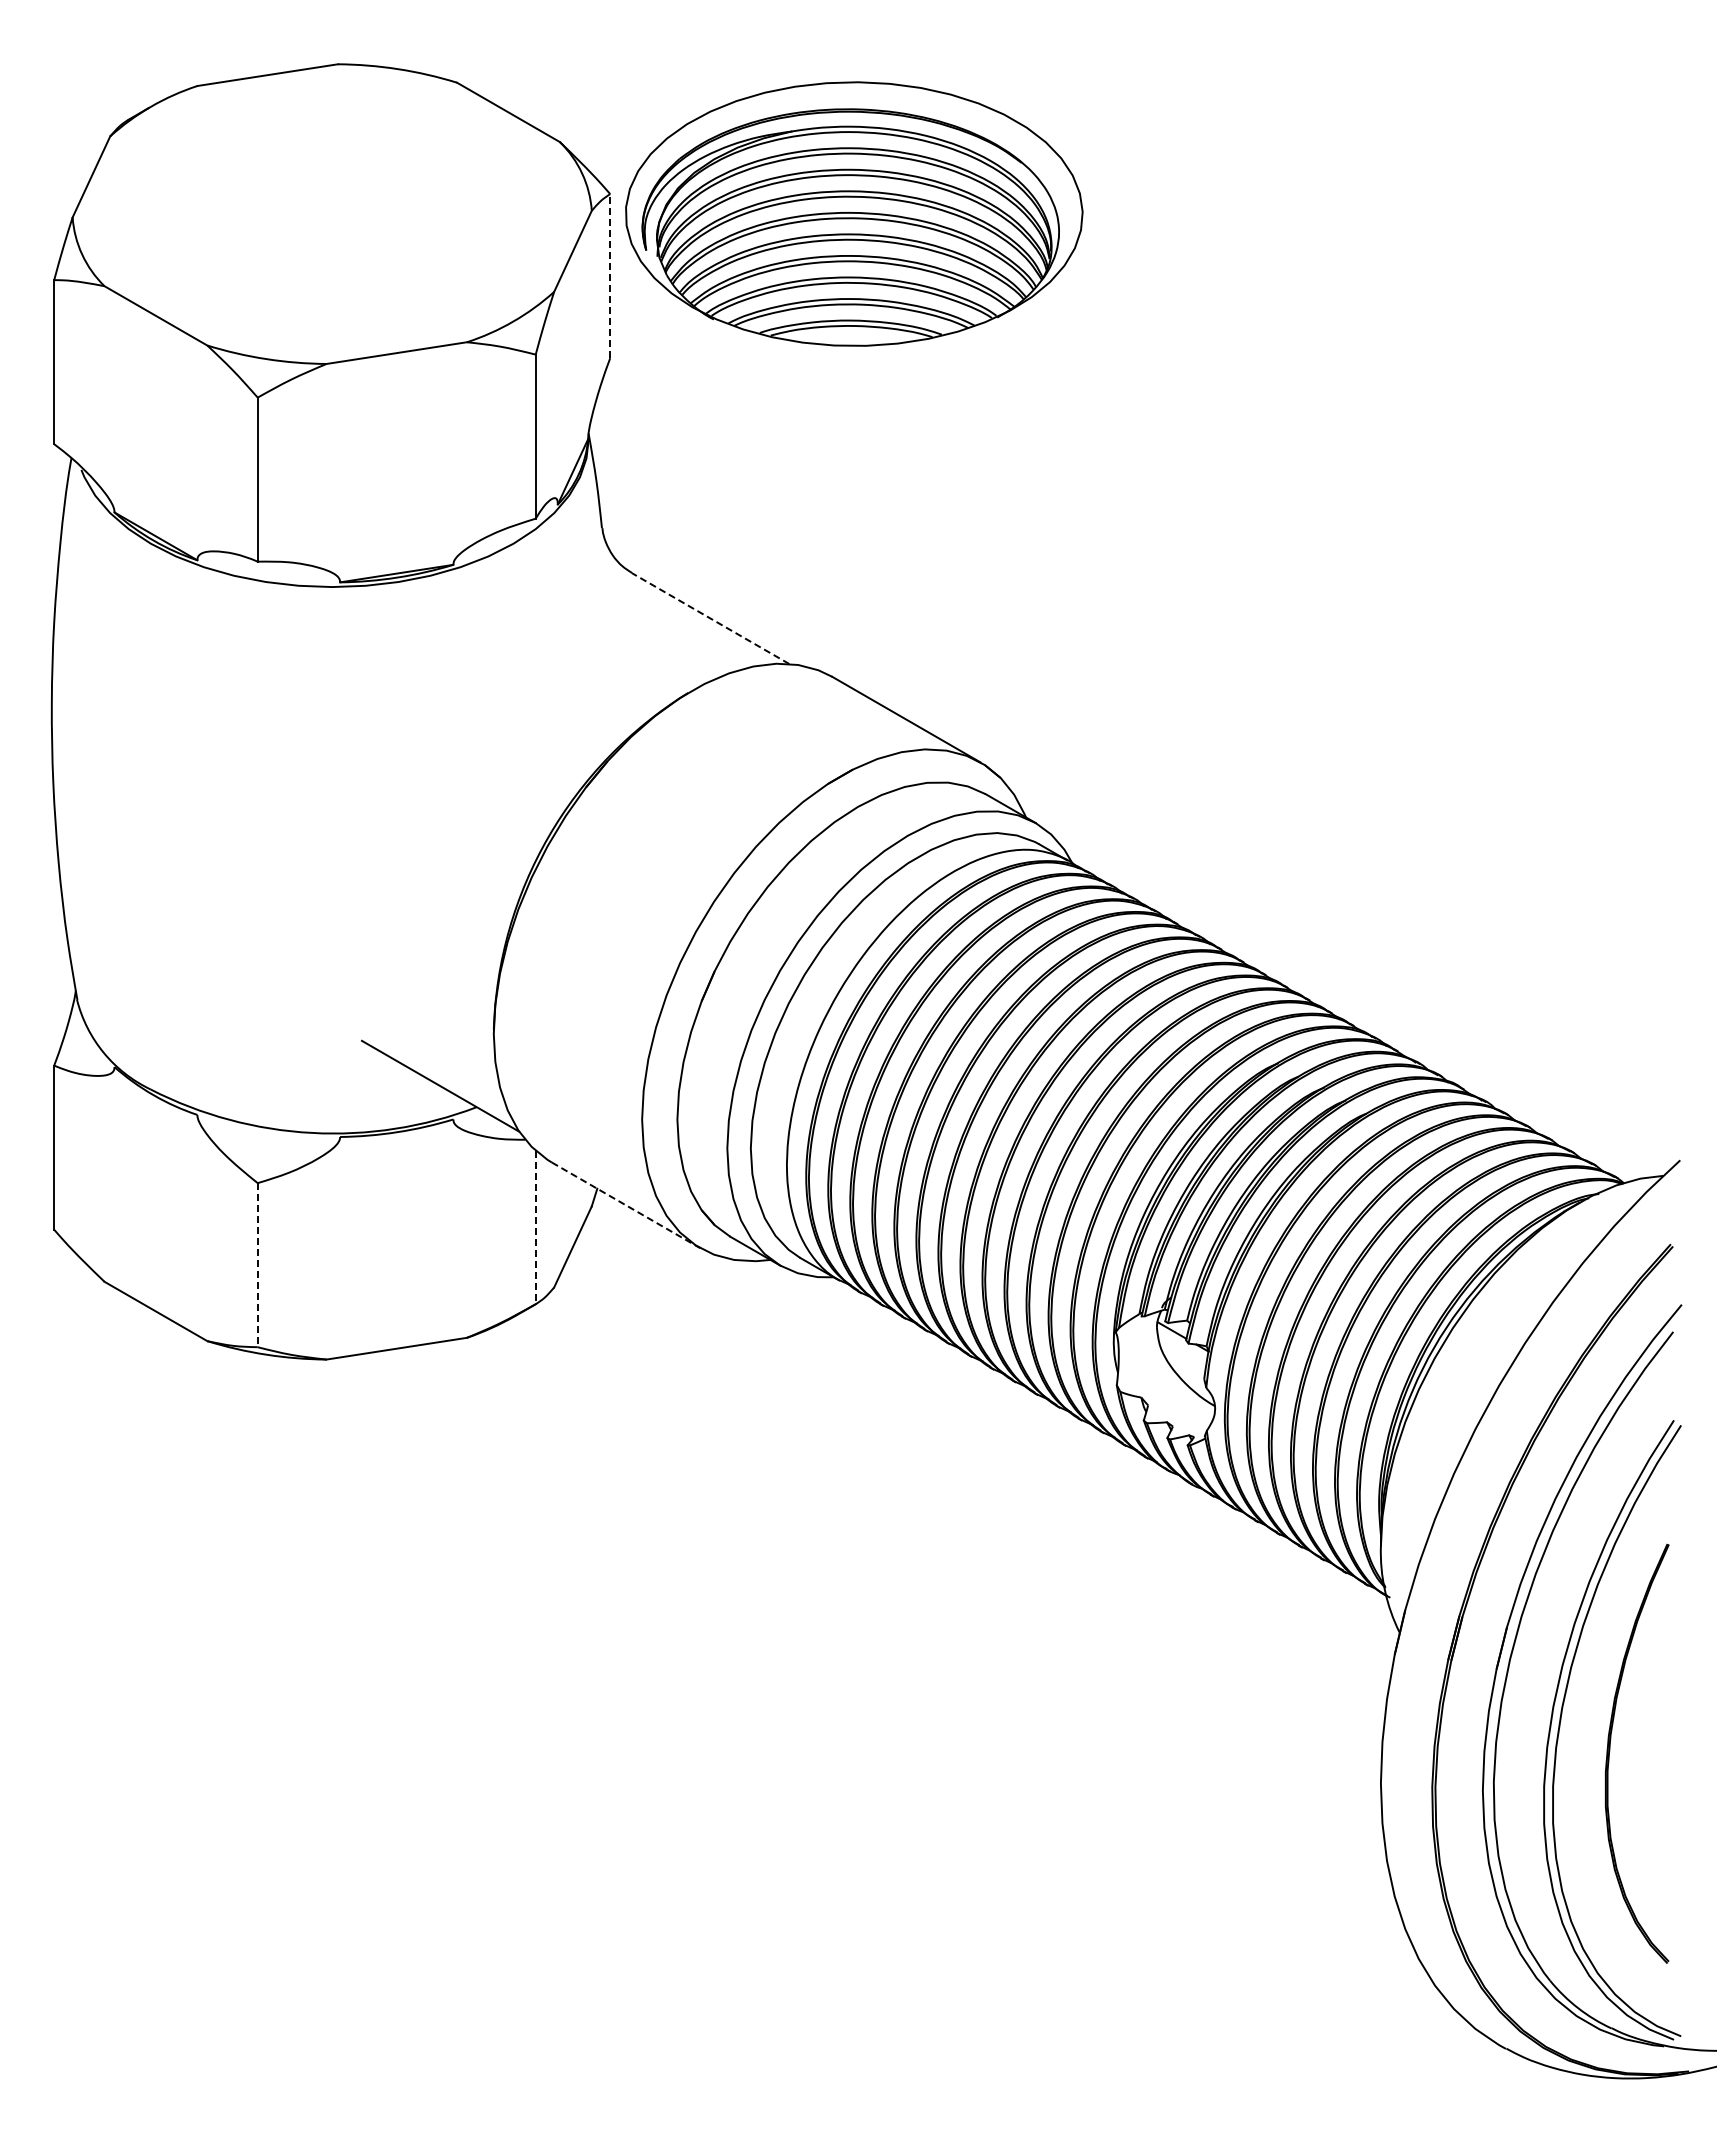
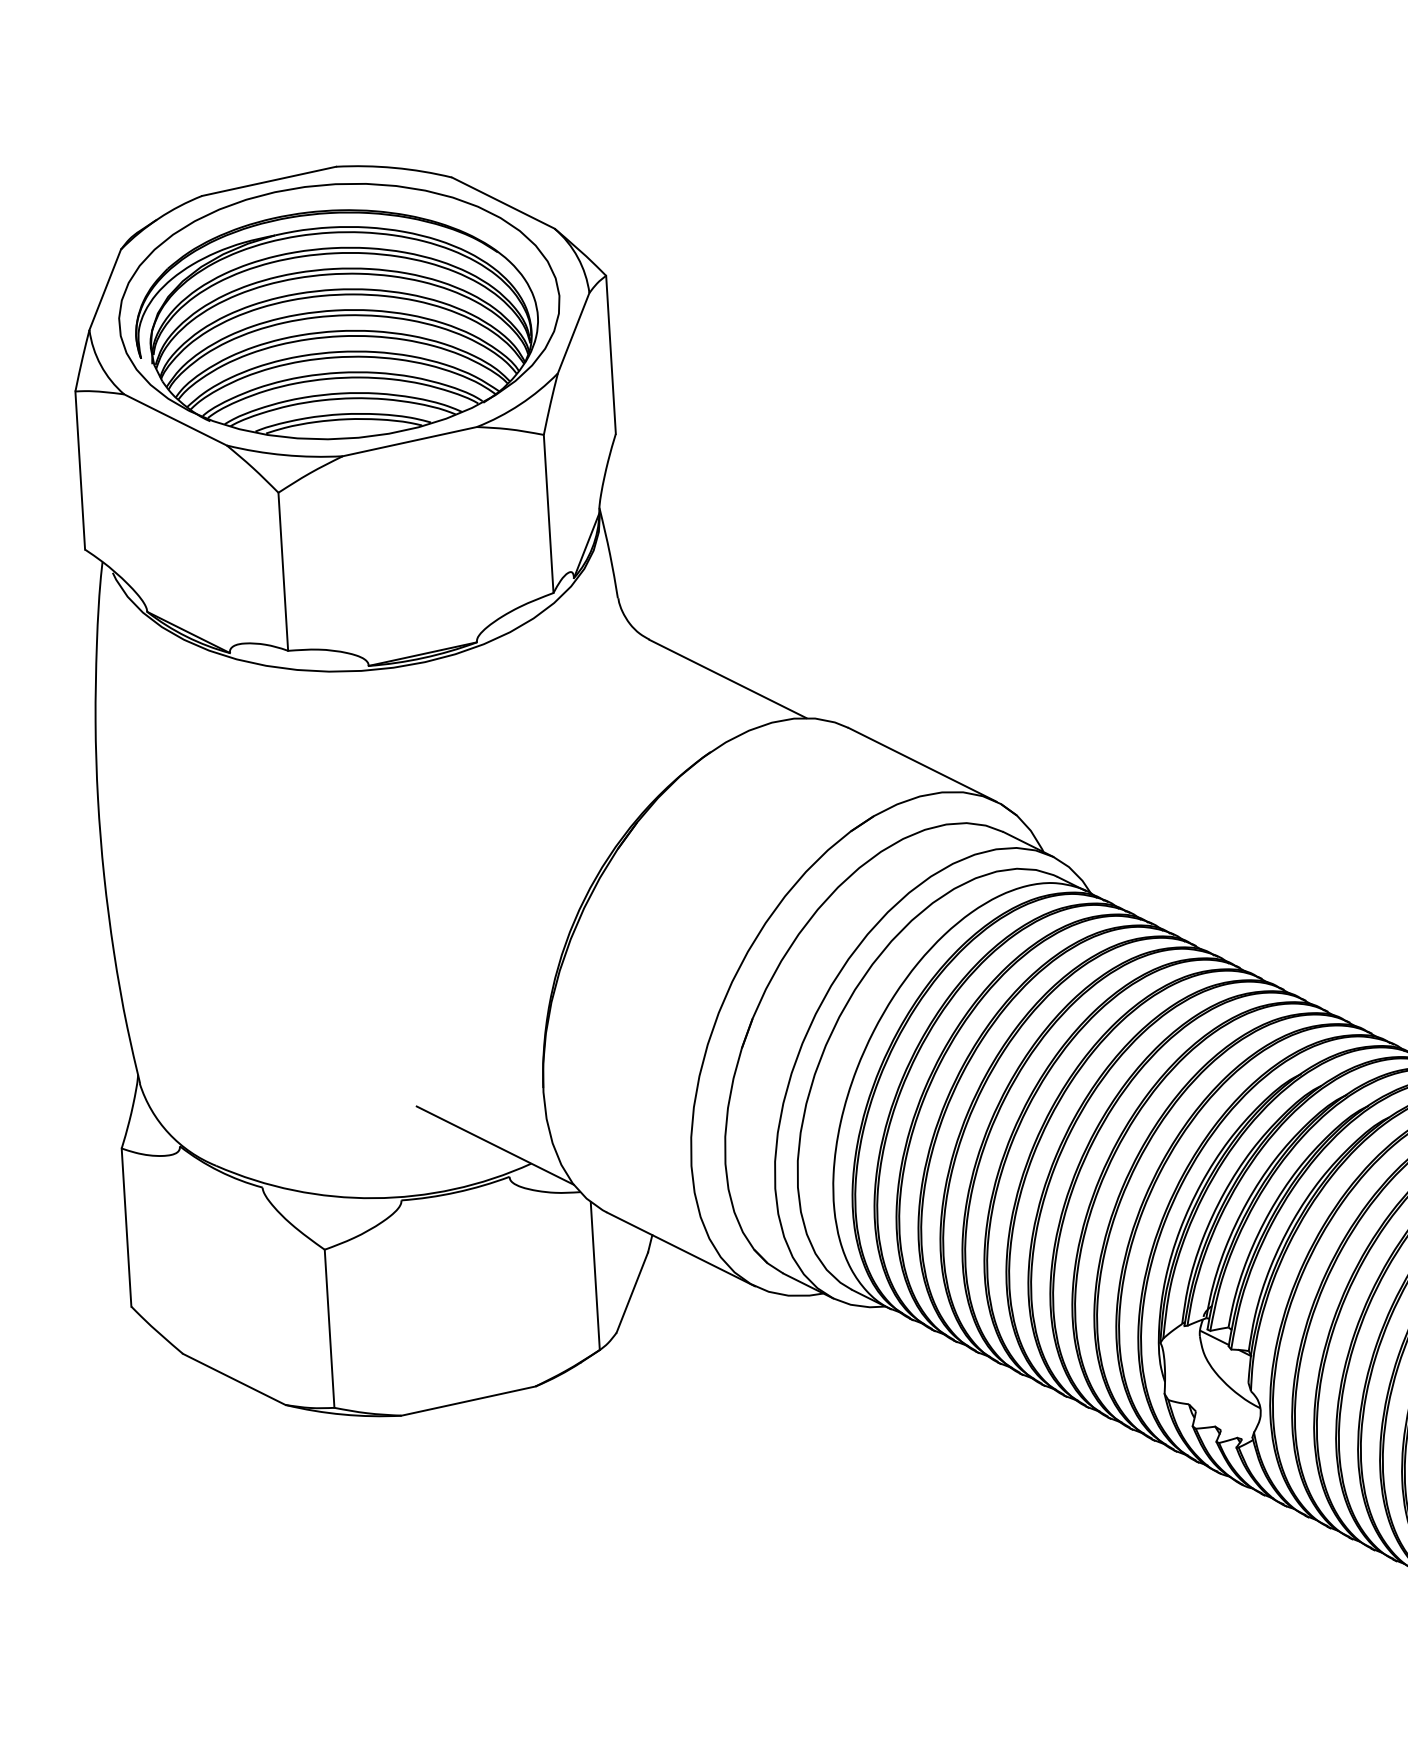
part: (854, 213) -> (339, 310), moved
line: (610, 275) -> (611, 354), dashed -> solid
line: (710, 618) -> (727, 678), dashed -> solid
line: (626, 1205) -> (681, 1249), dashed -> solid
line: (535, 1227) -> (595, 1276), dashed -> solid
line: (257, 1265) -> (329, 1329), dashed -> solid

